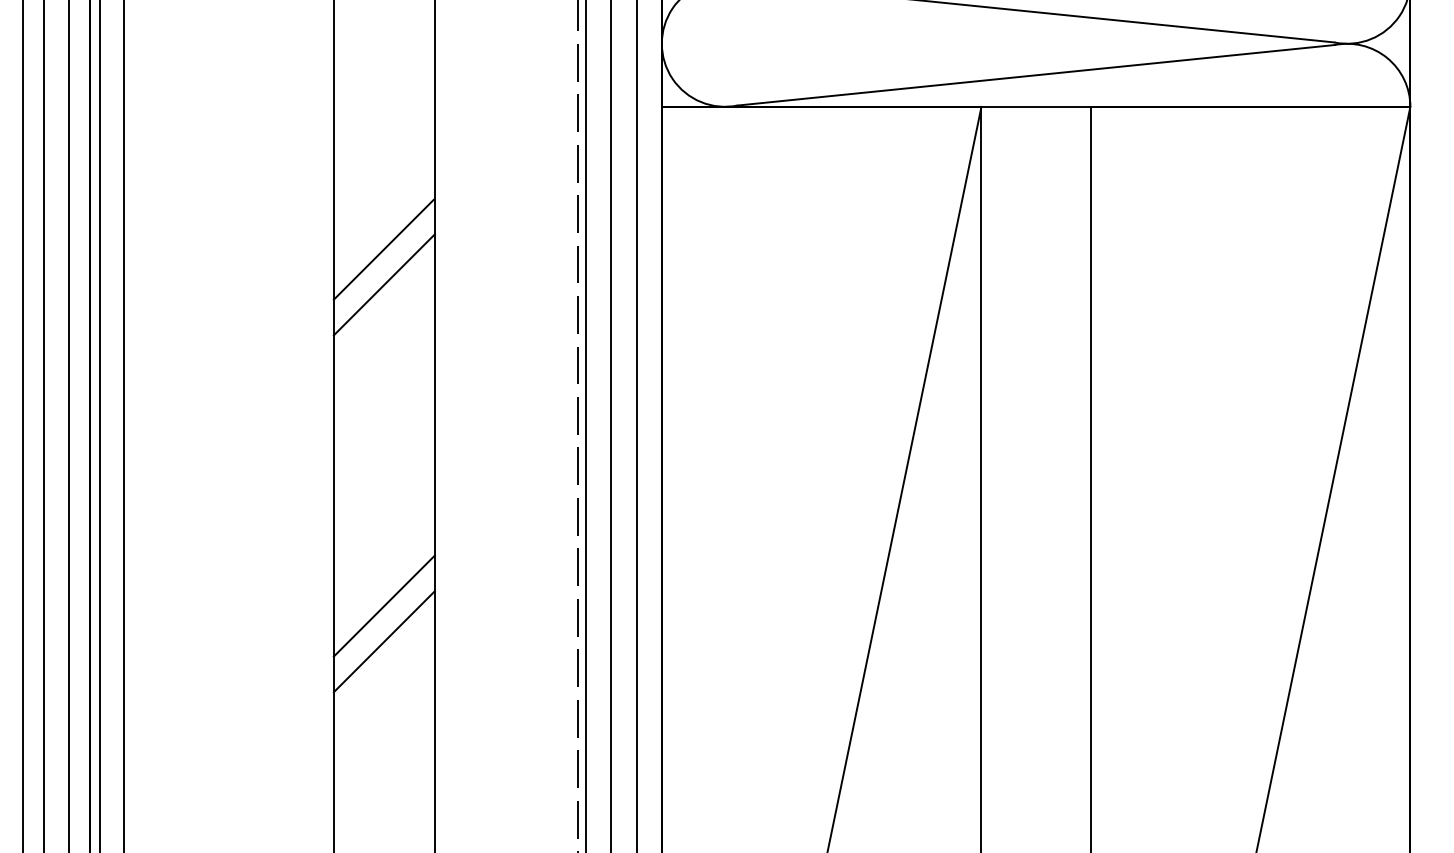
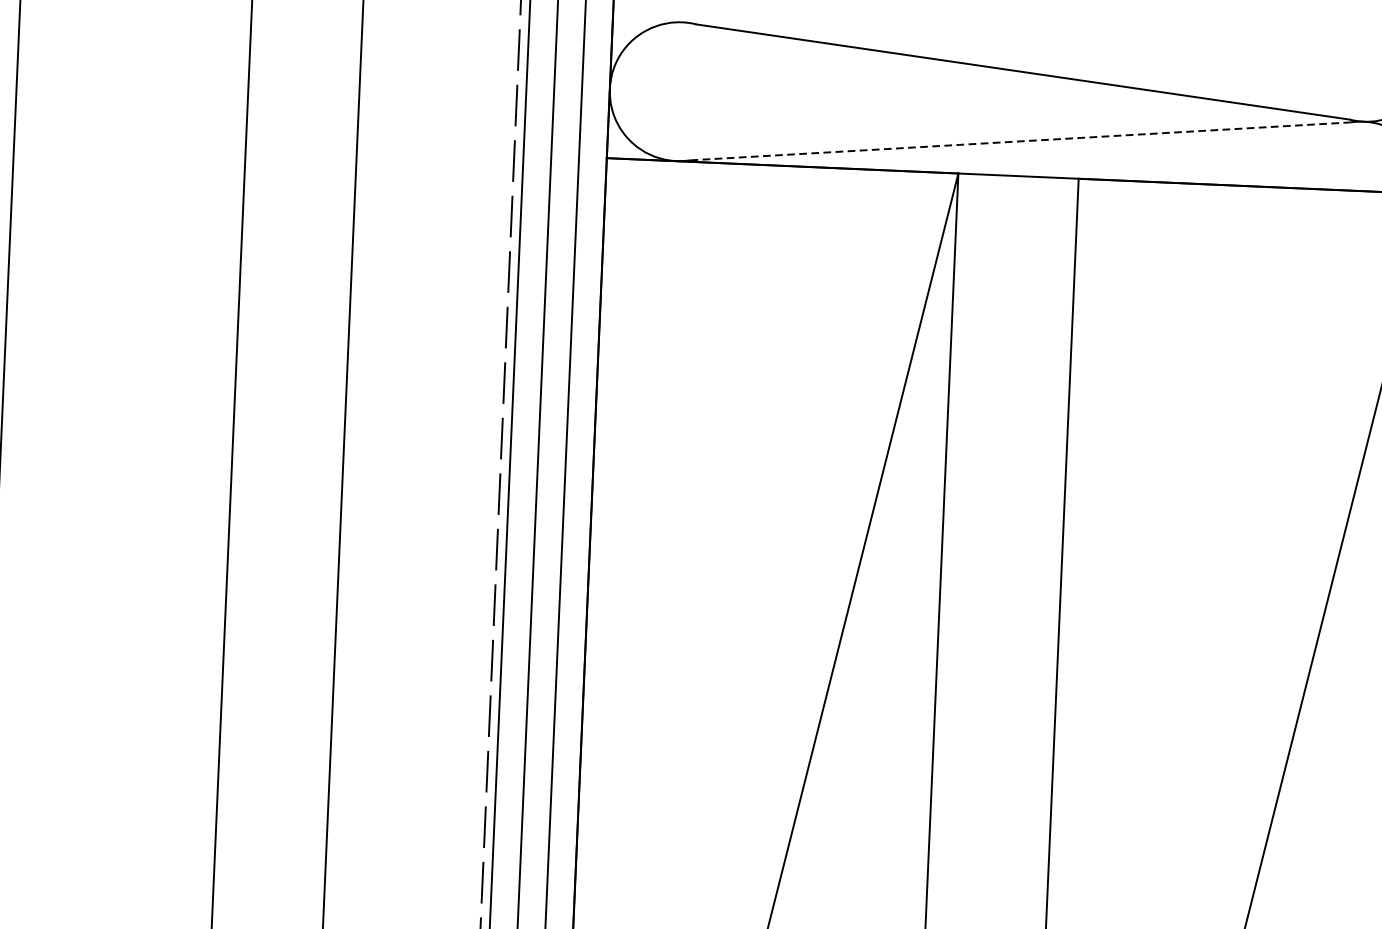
line: (1036, 75) -> (1020, 141), solid -> dashed
line: (383, 249) -> (293, 301), removed
line: (383, 284) -> (292, 340), removed
line: (383, 605) -> (276, 693), removed
line: (383, 641) -> (274, 732), removed

